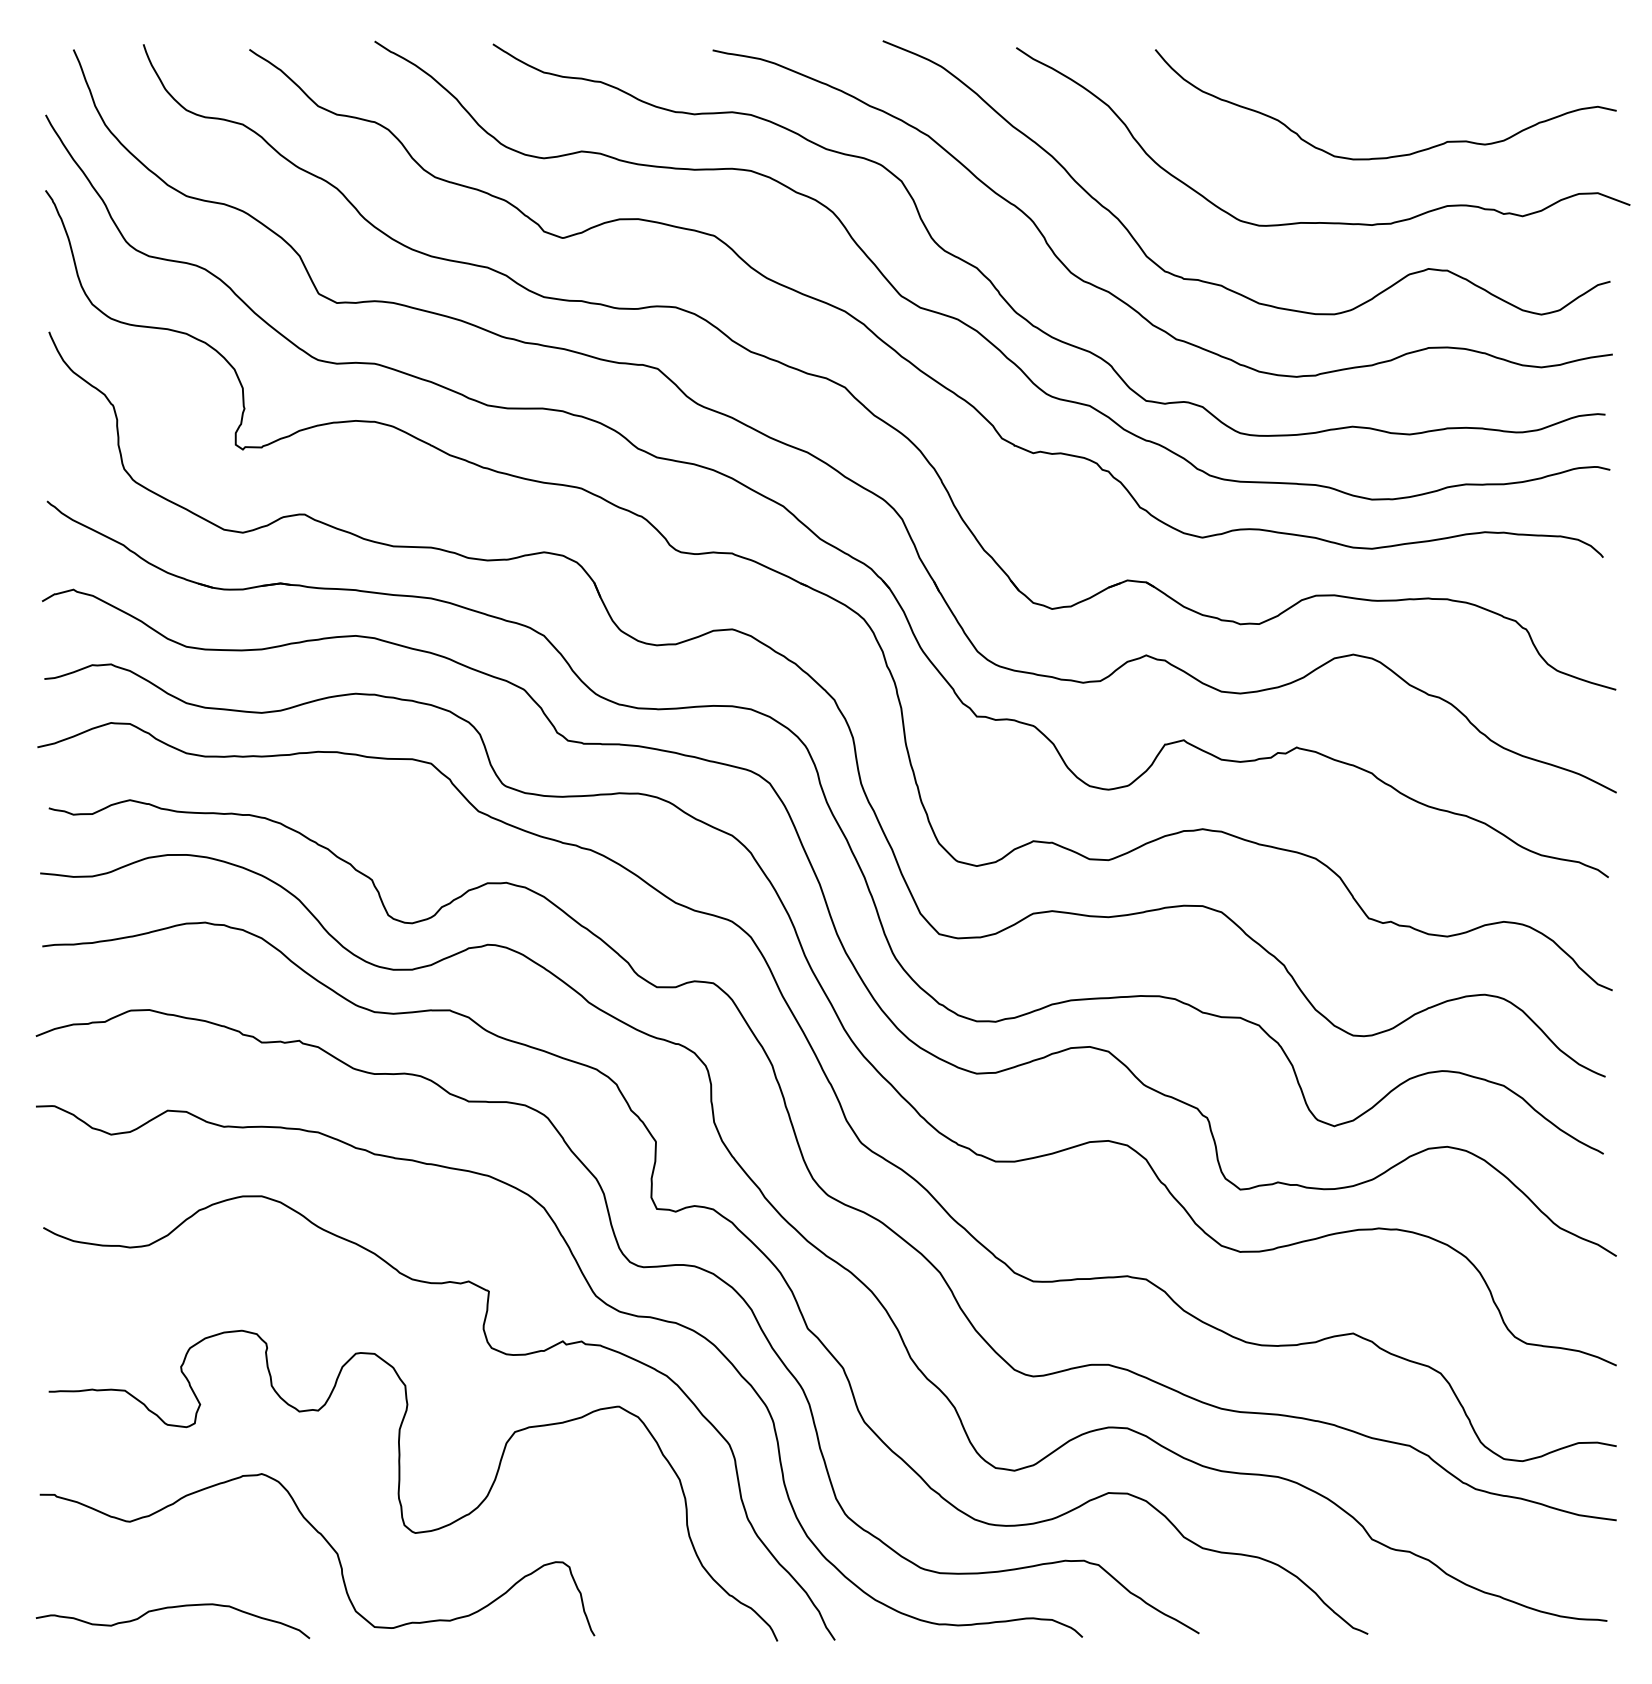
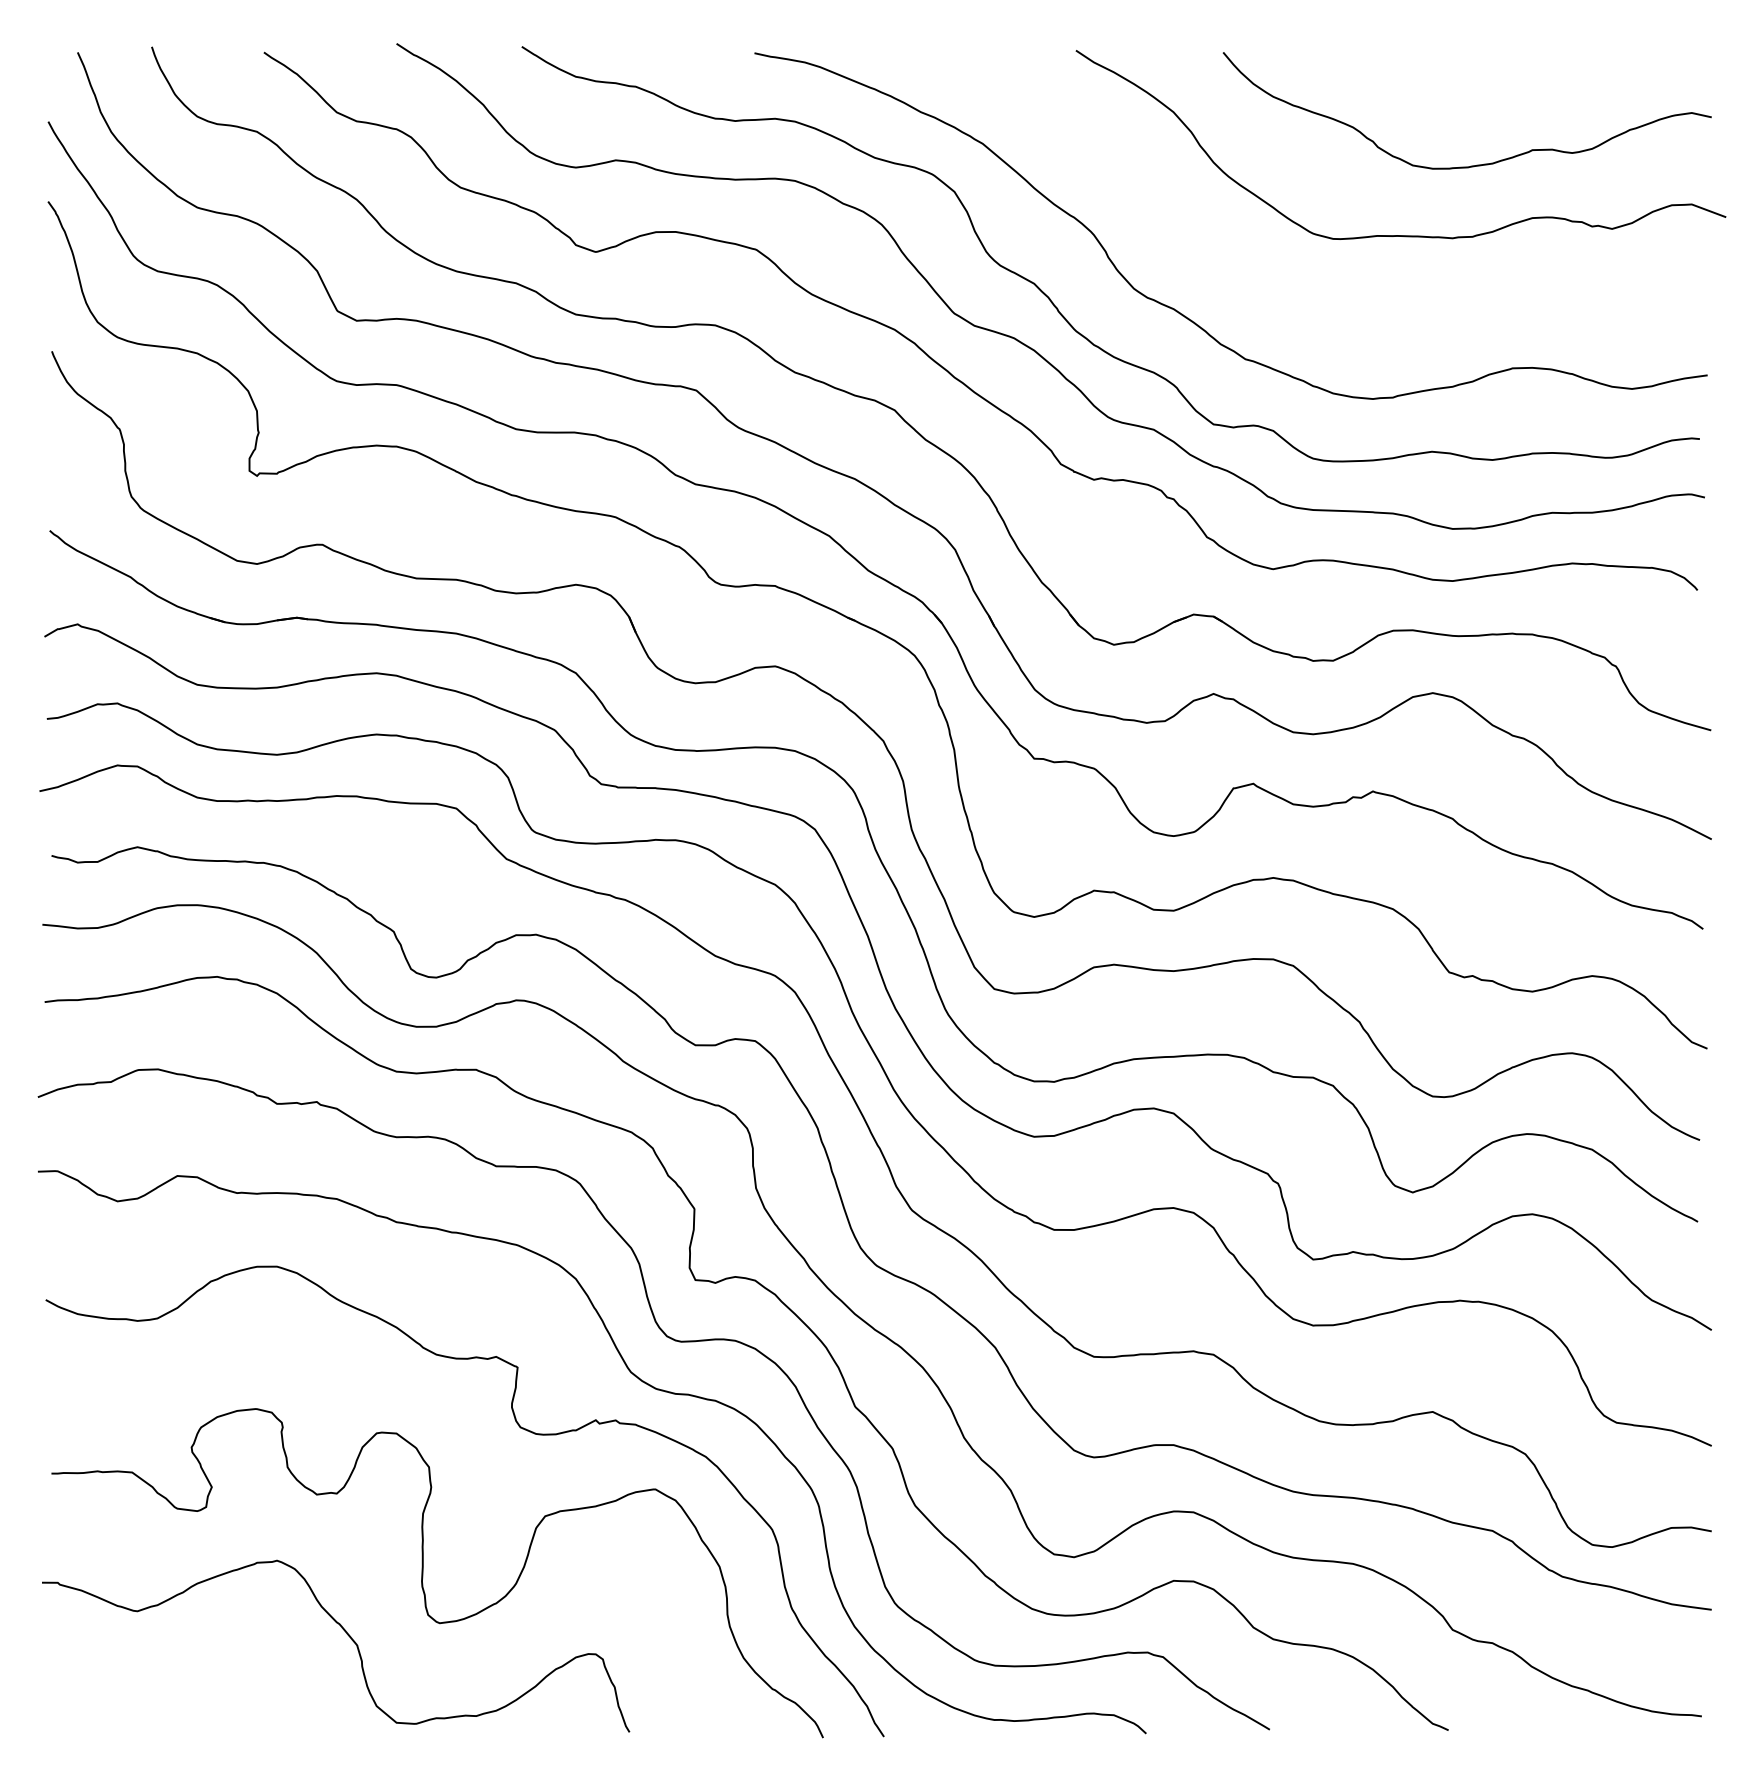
curve: (1218, 283) -> (1290, 300), removed
curve: (167, 1608) -> (177, 1703), removed

